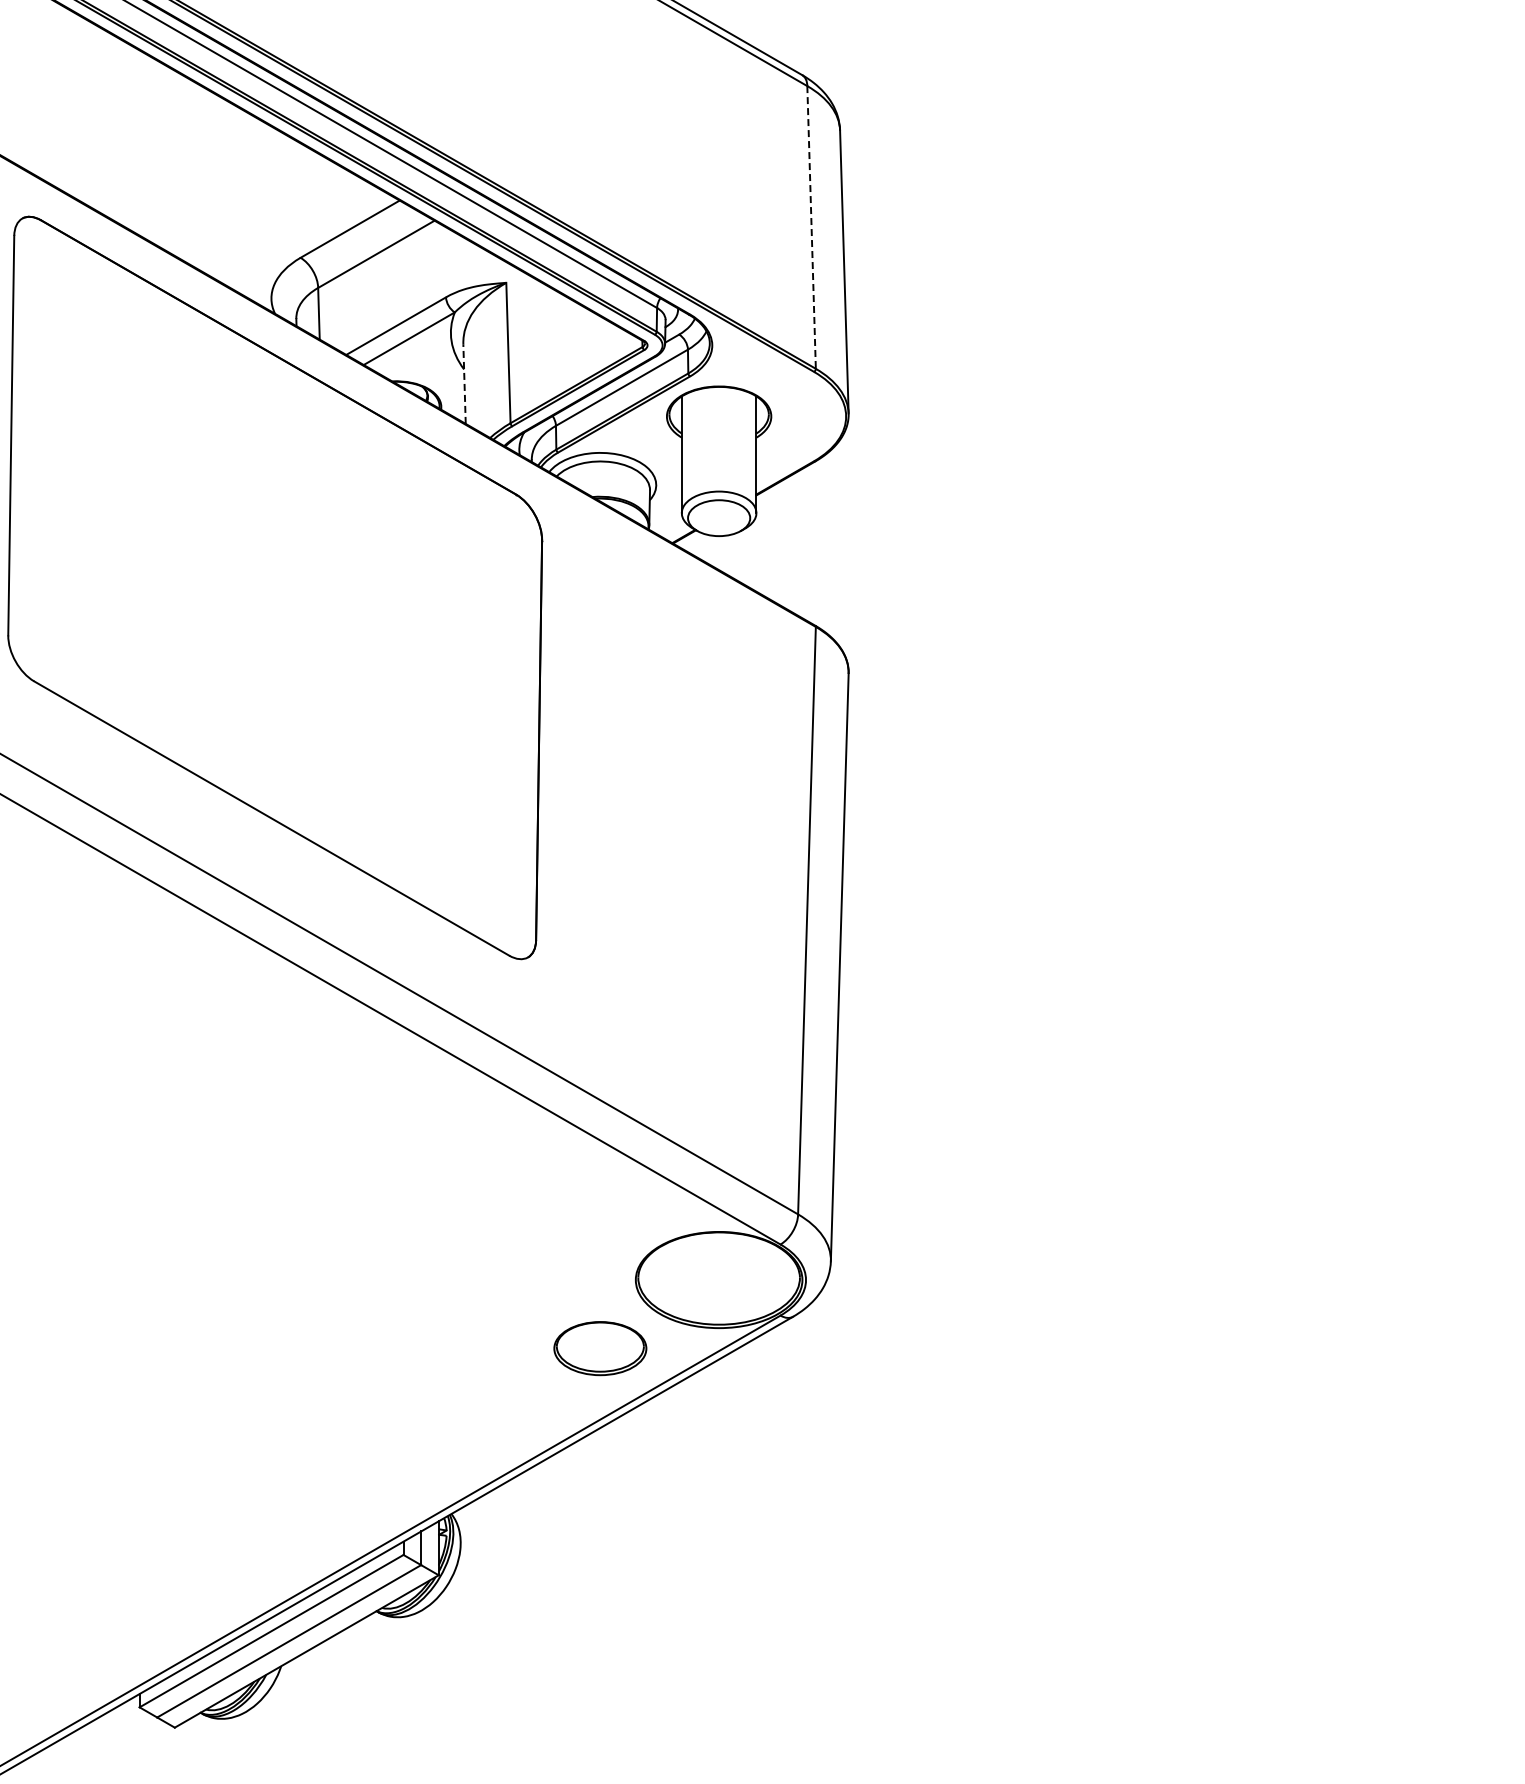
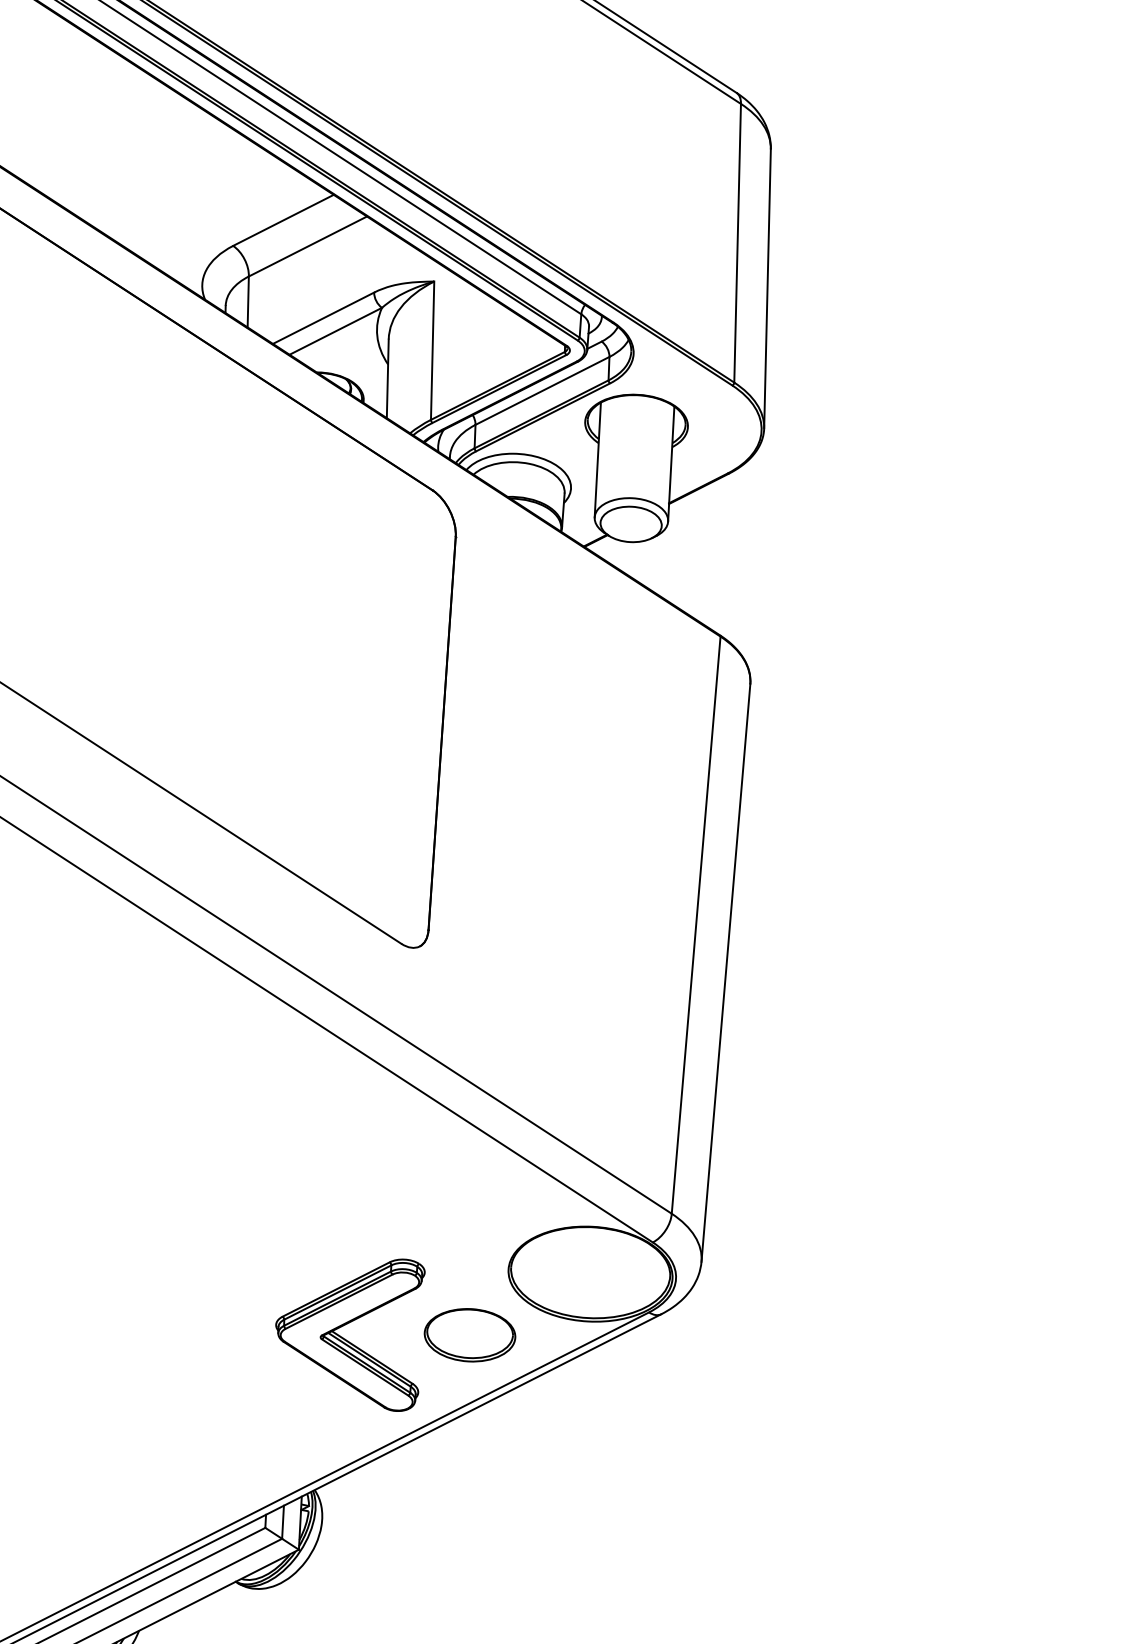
line: (811, 227) -> (737, 243), dashed -> solid
line: (464, 384) -> (387, 379), dashed -> solid
part: (473, 1358) -> (344, 1338), added

